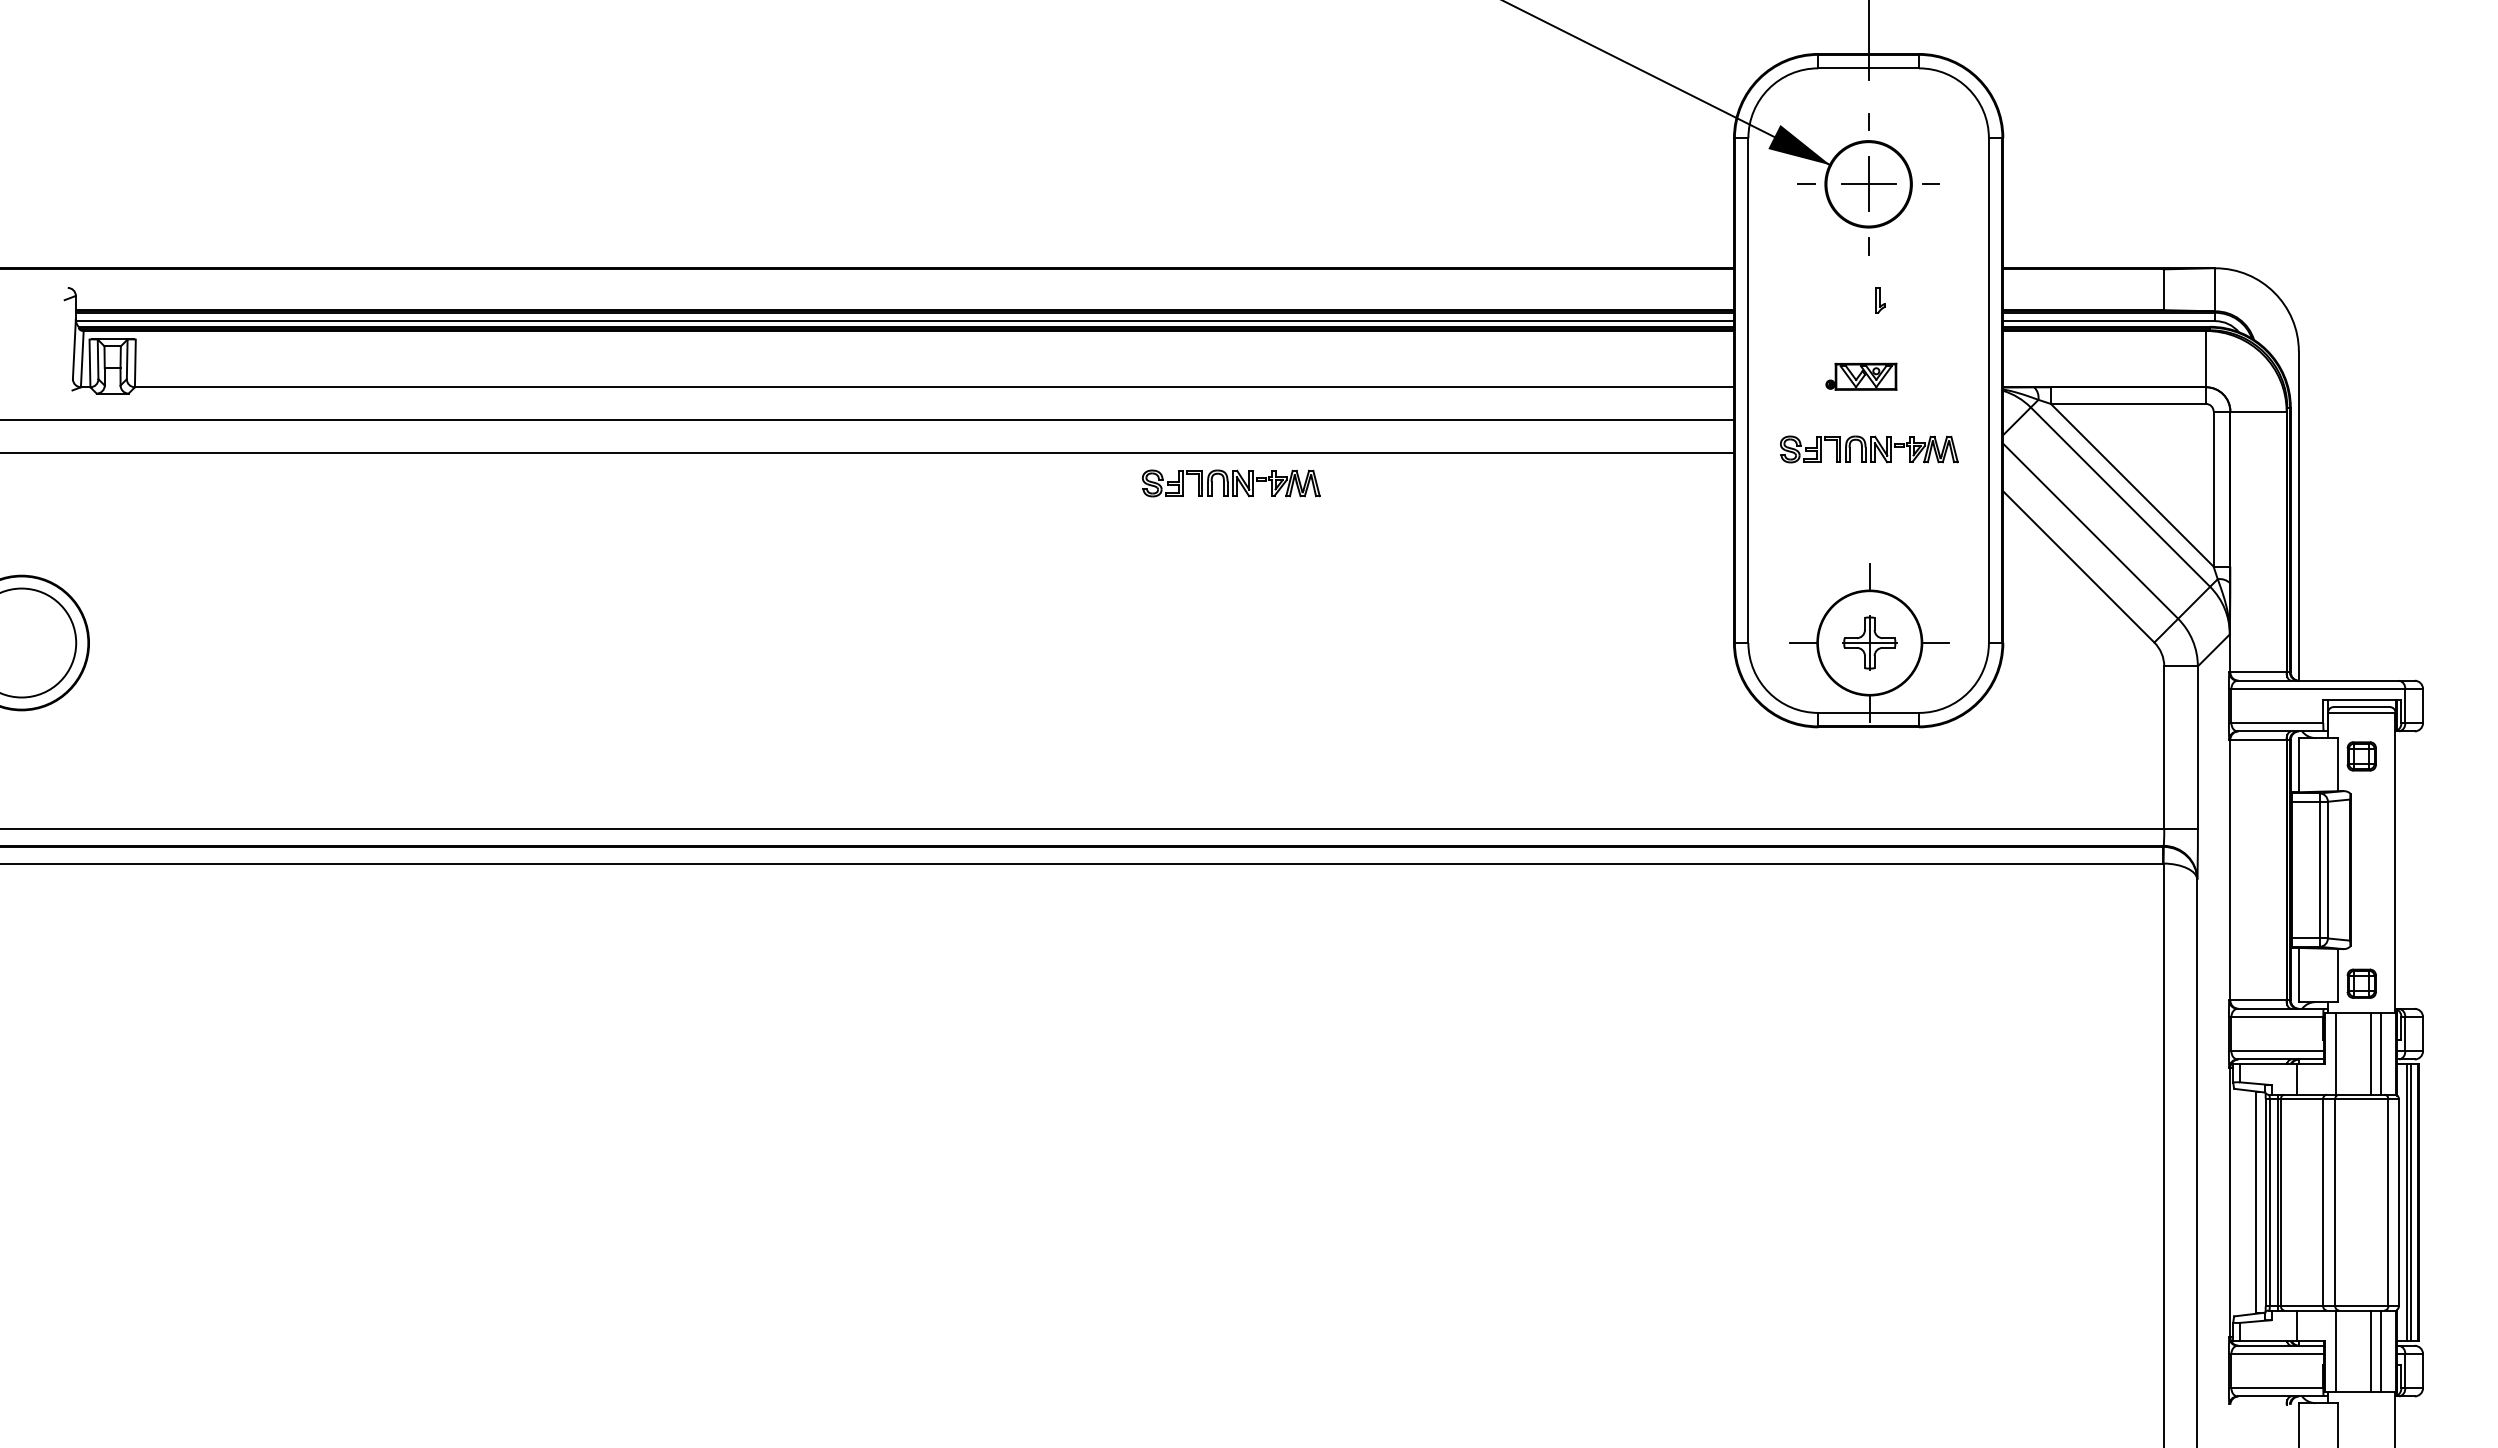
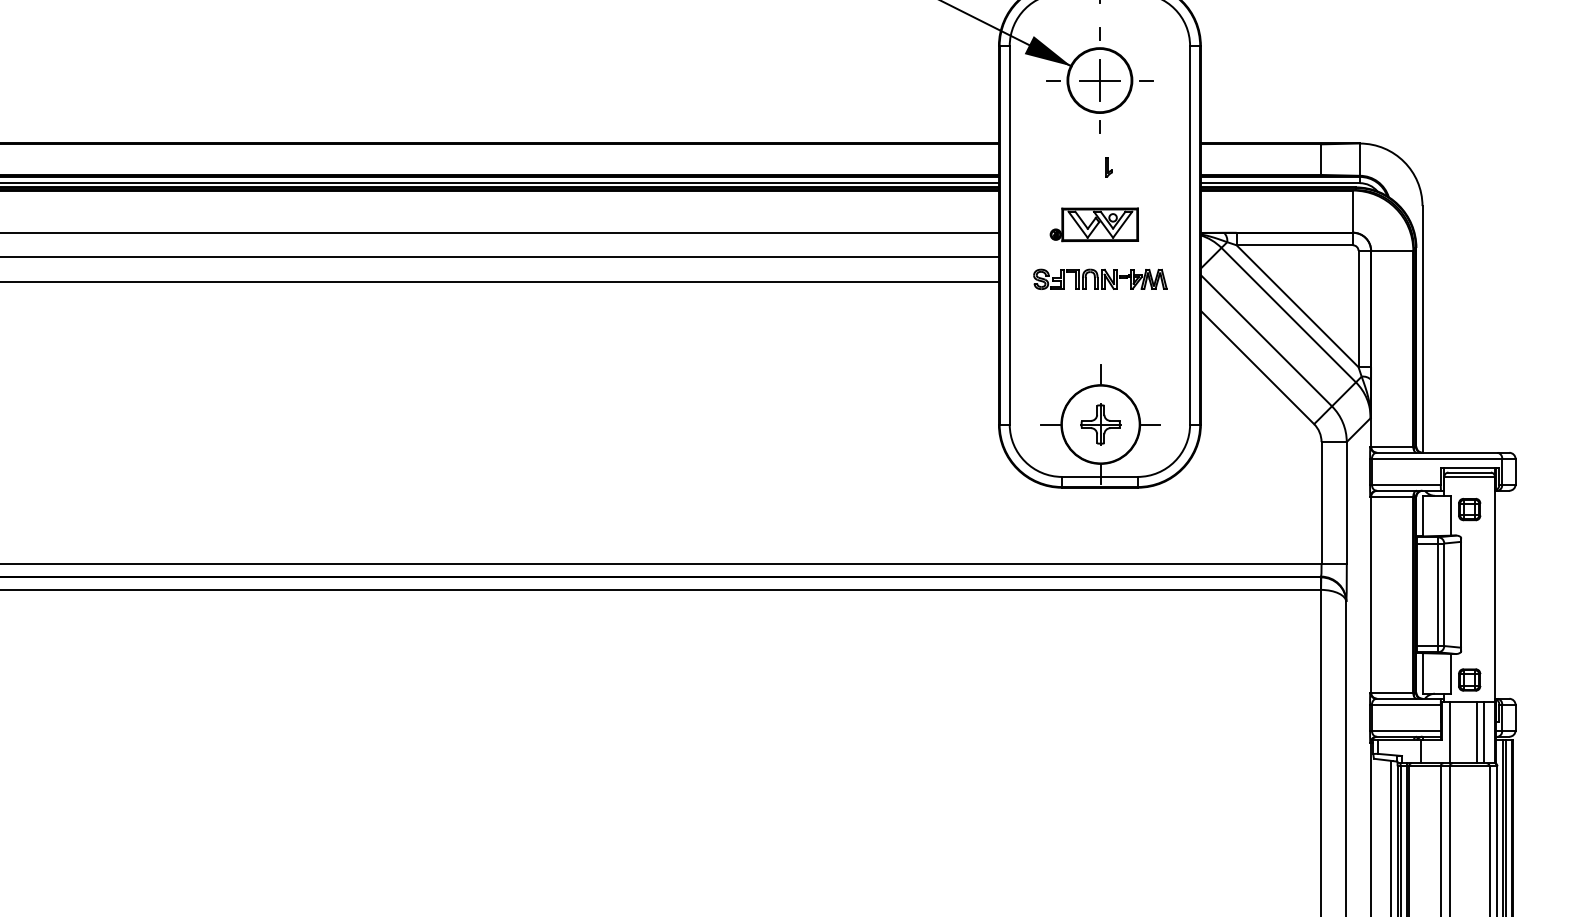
part: (1861, 376) -> (1094, 224), size x1.67
part: (1231, 483) -> (622, 304), removed

